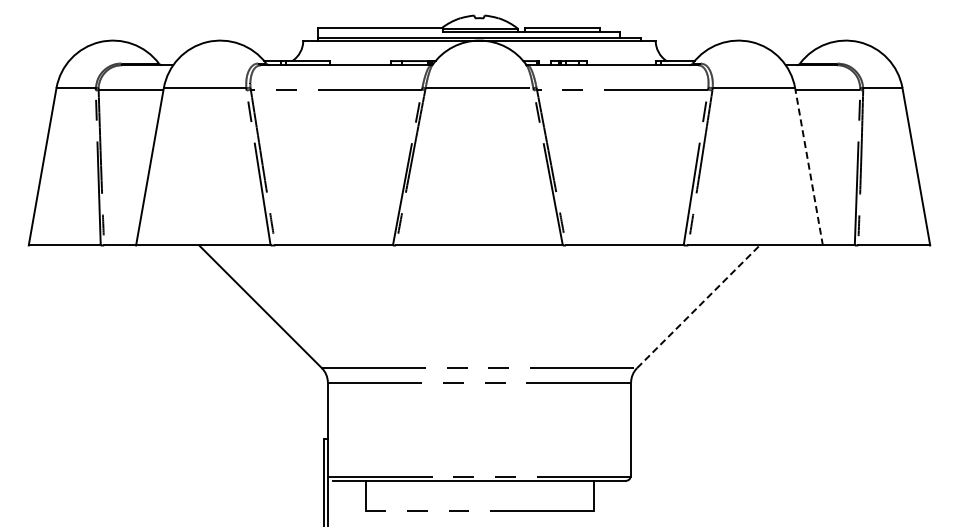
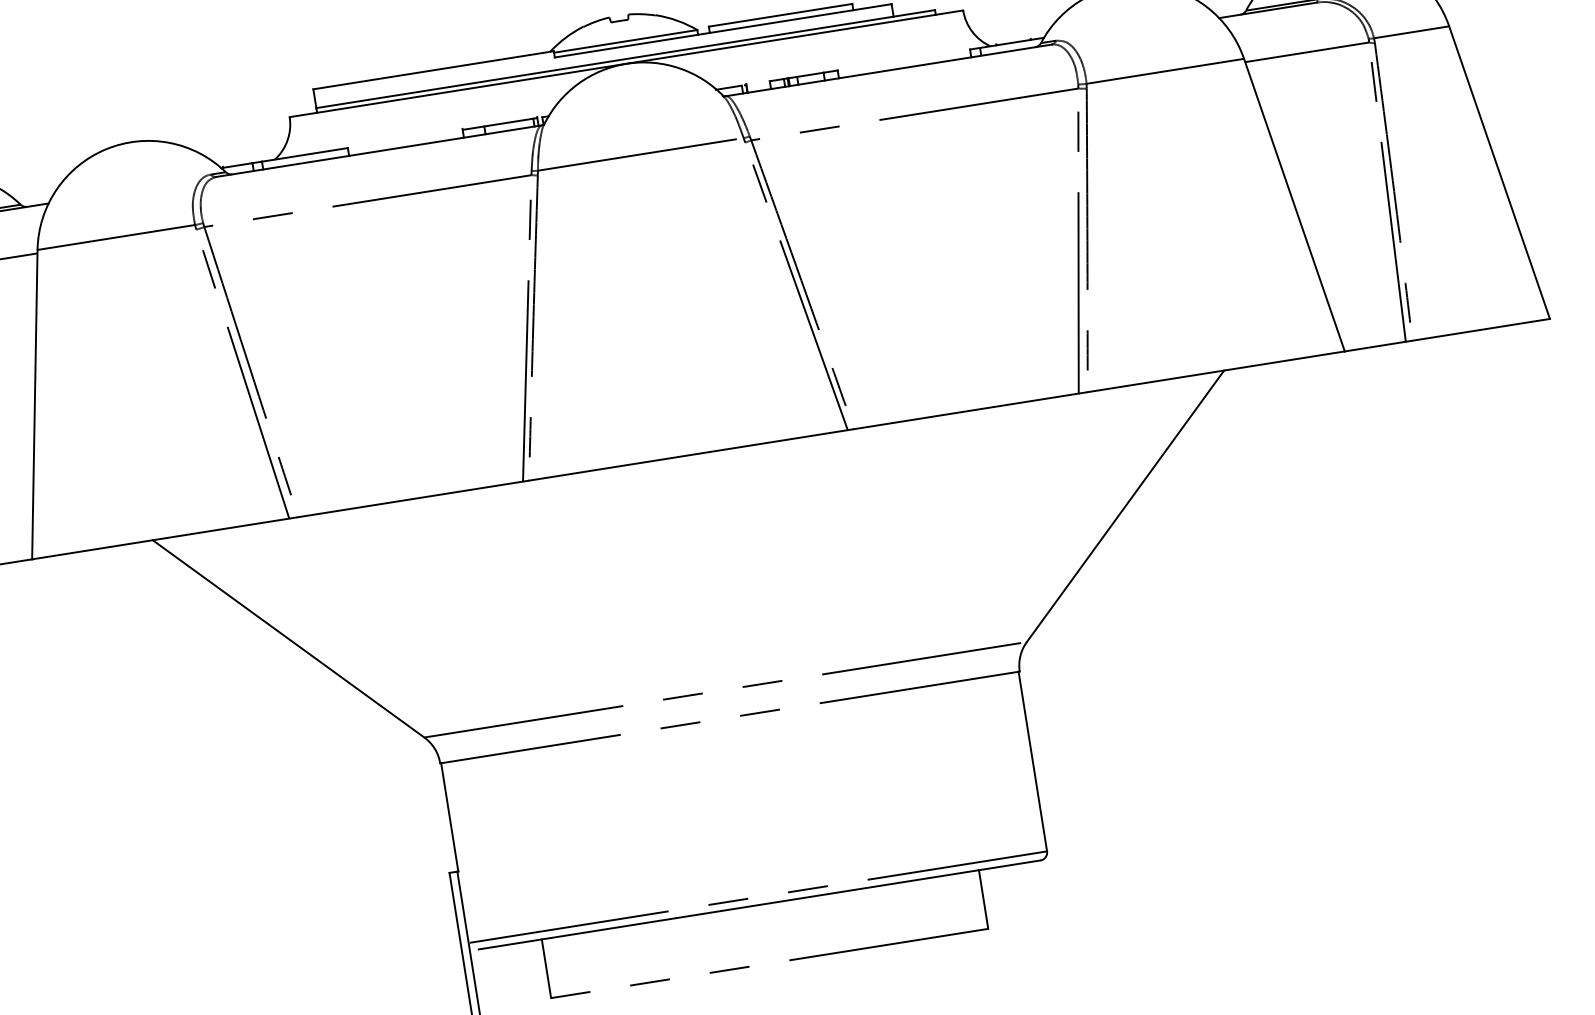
line: (809, 166) -> (1295, 204), dashed -> solid
line: (698, 306) -> (1125, 505), dashed -> solid

